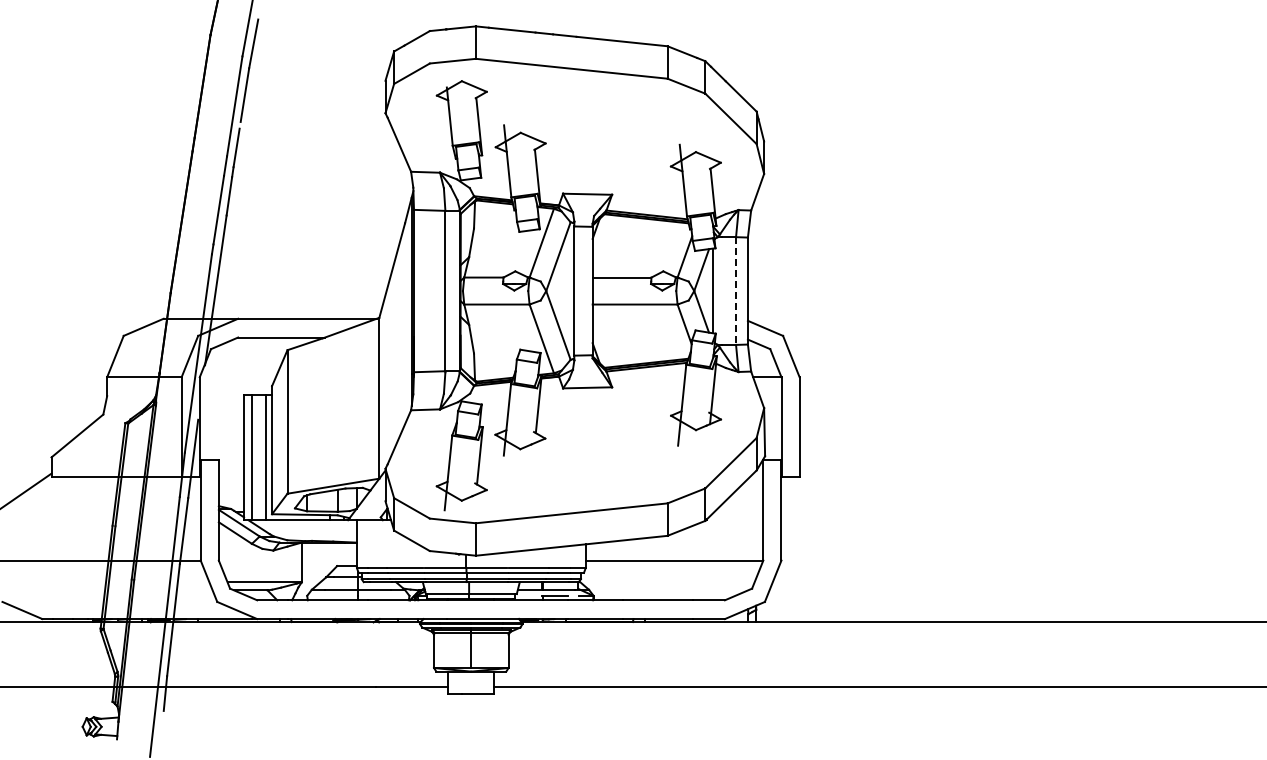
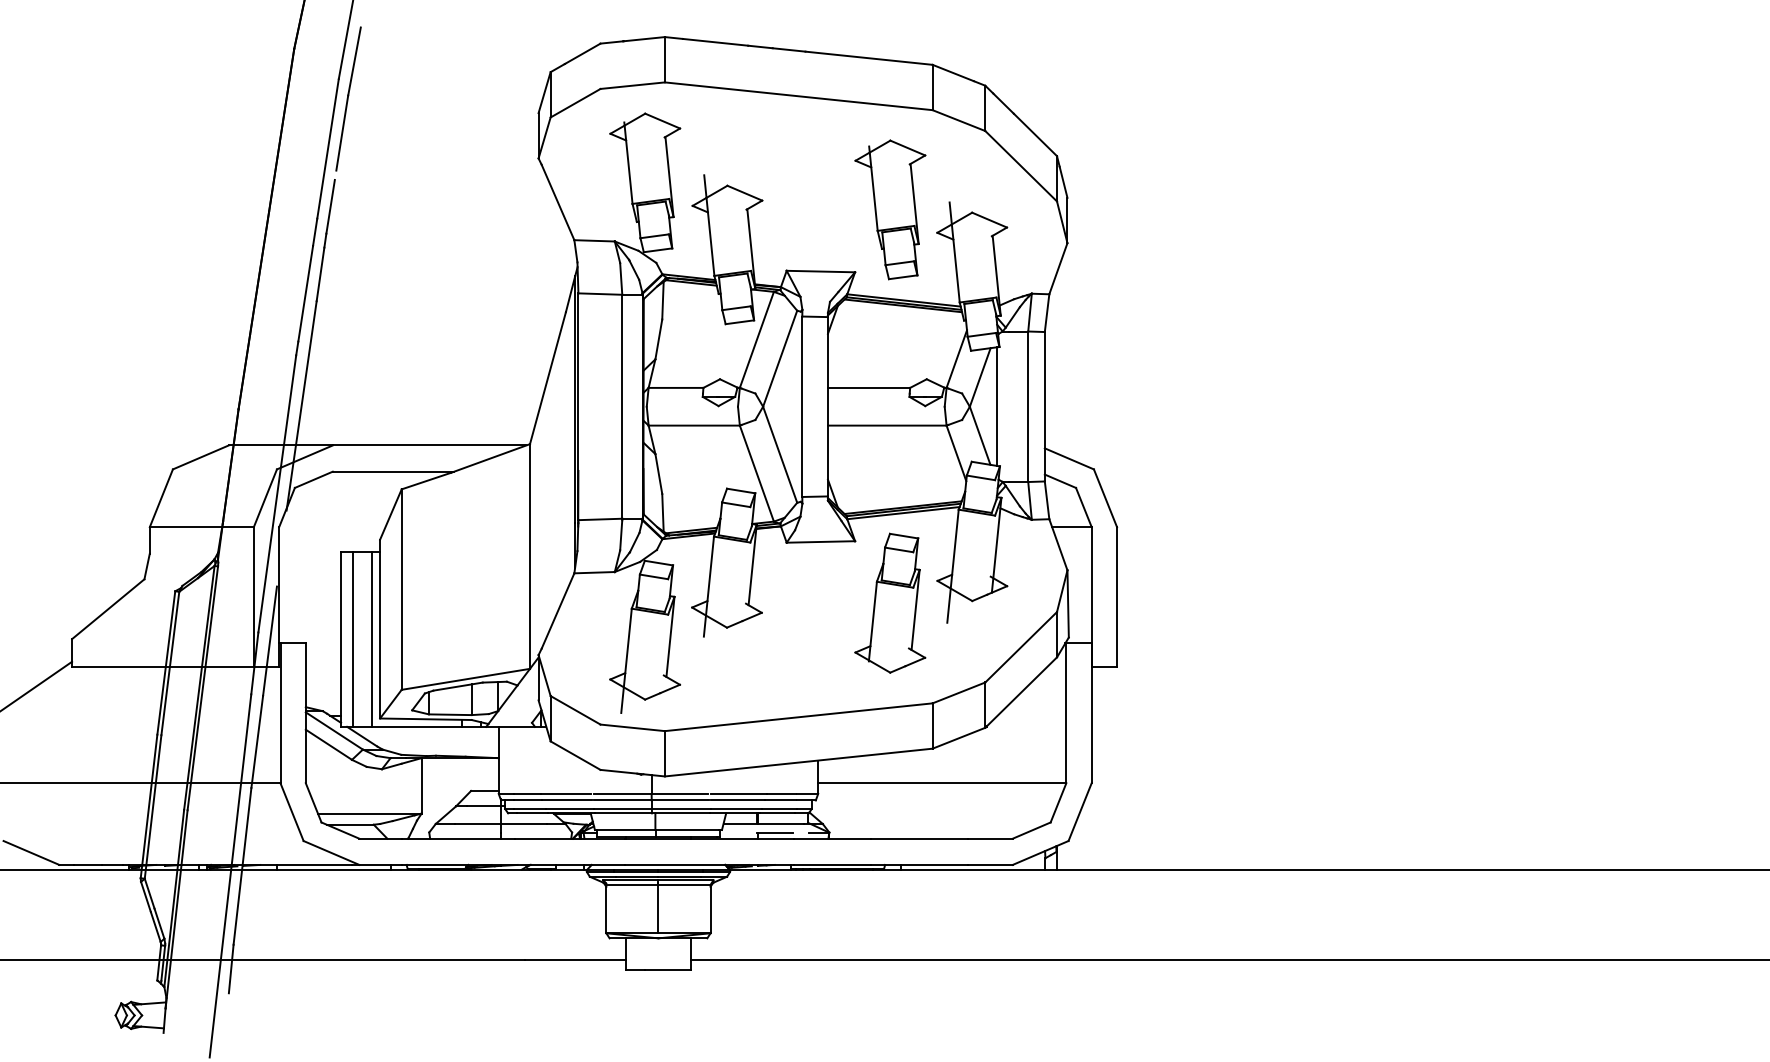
part: (637, 149) -> (890, 209), added
line: (736, 291) -> (1028, 407), dashed -> solid
part: (637, 431) -> (890, 602), added

